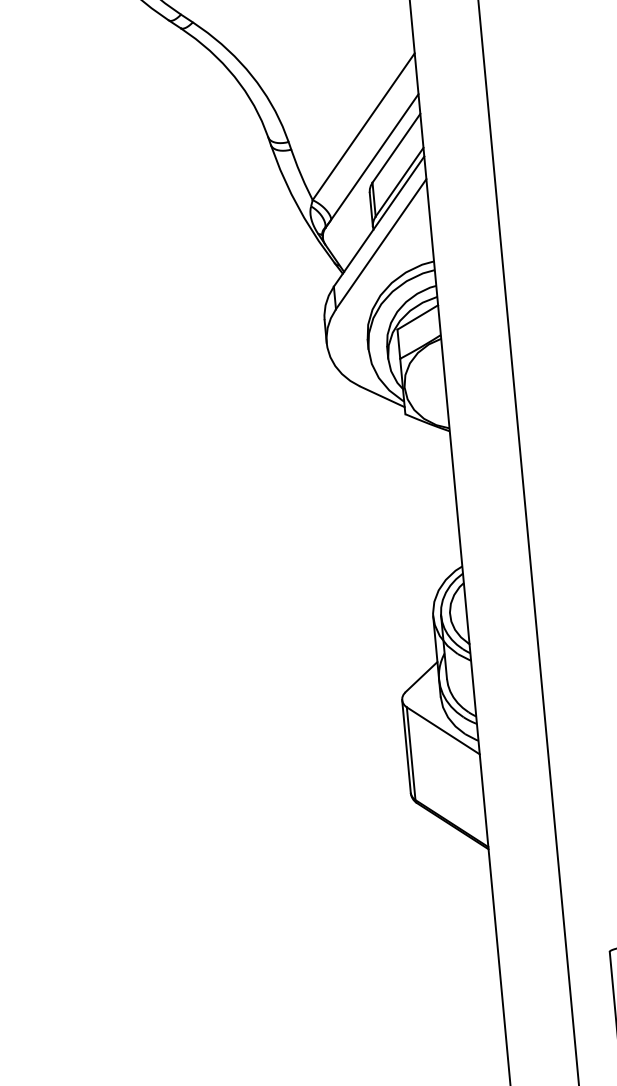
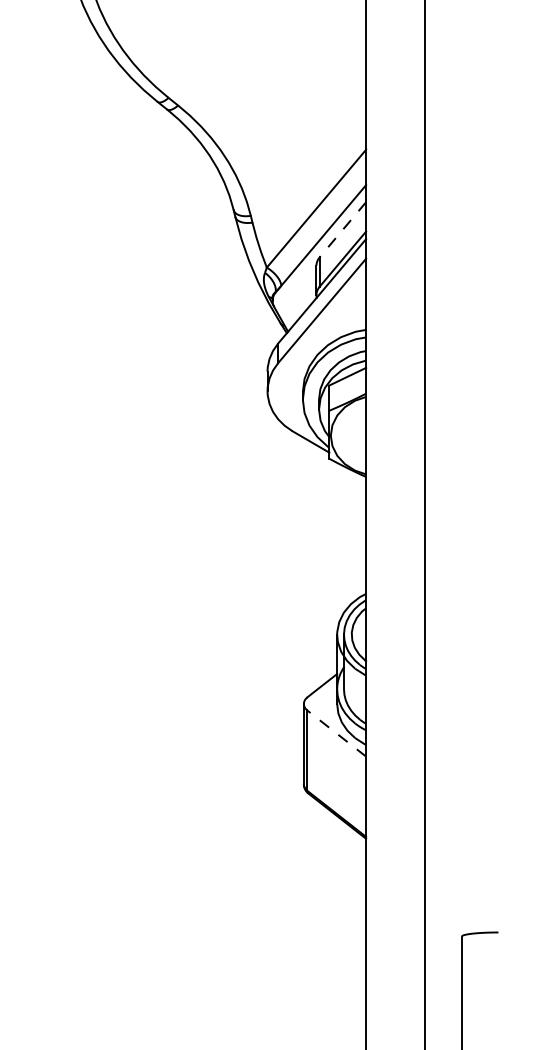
line: (396, 149) -> (342, 230), solid -> dashed
line: (443, 730) -> (336, 733), solid -> dashed

